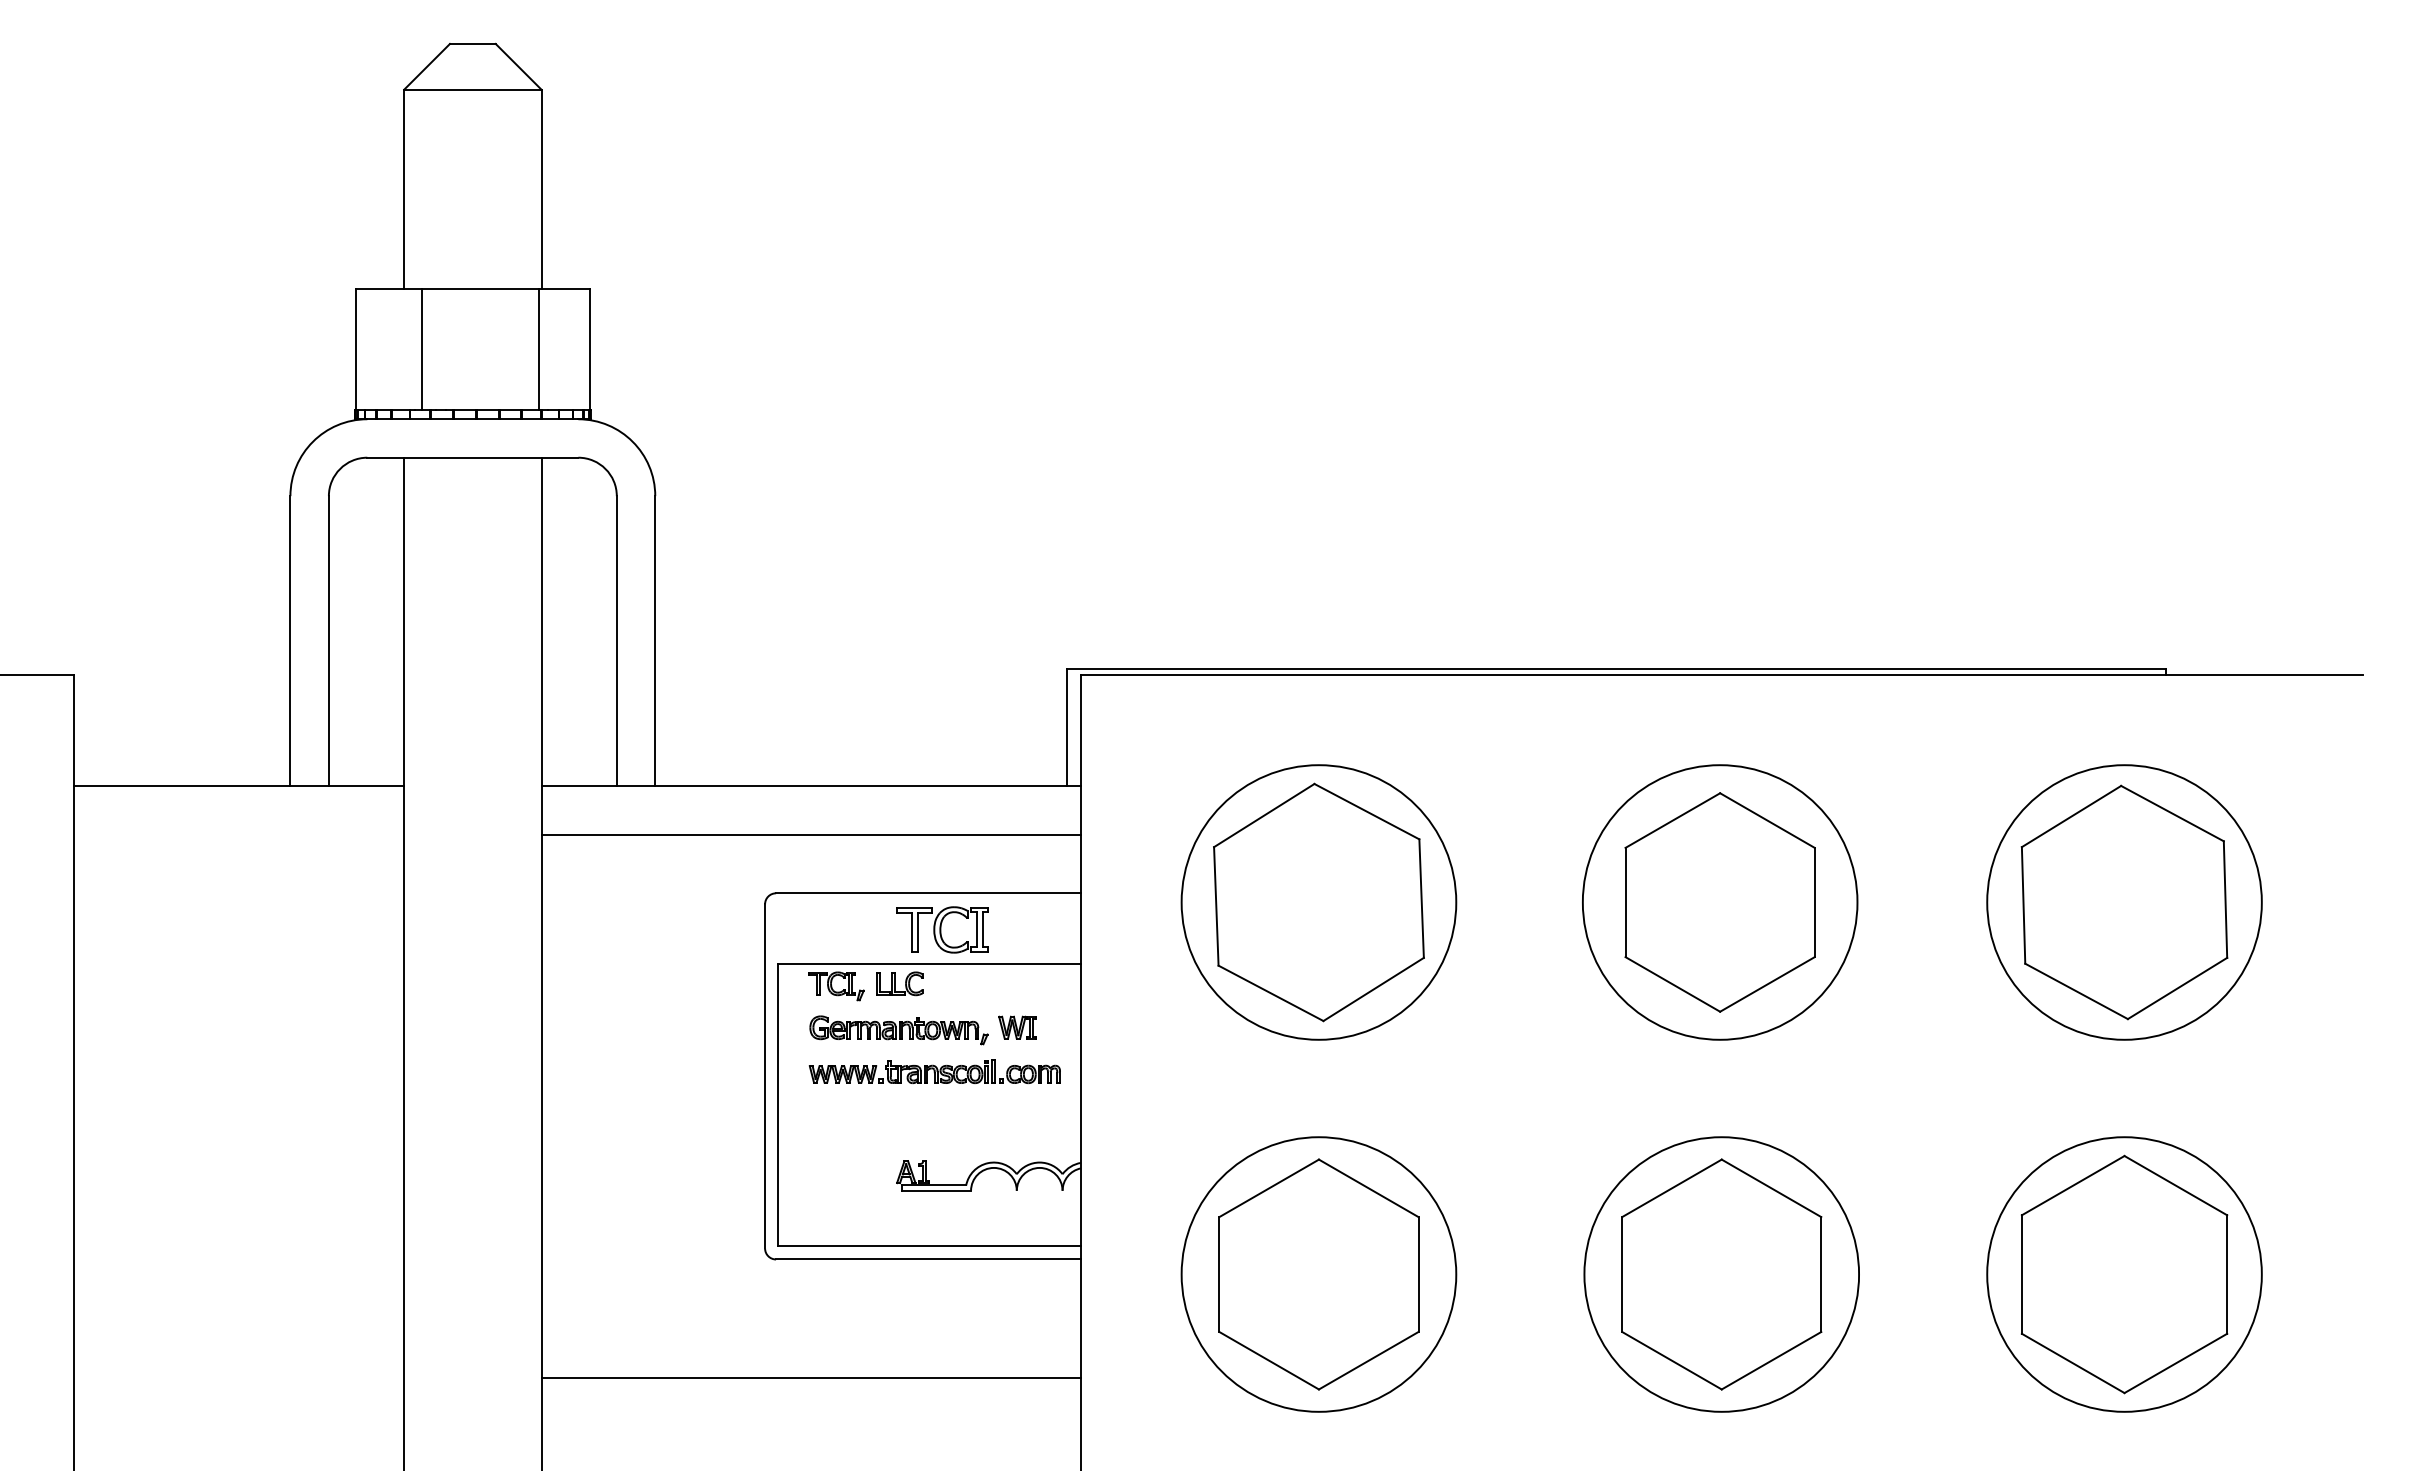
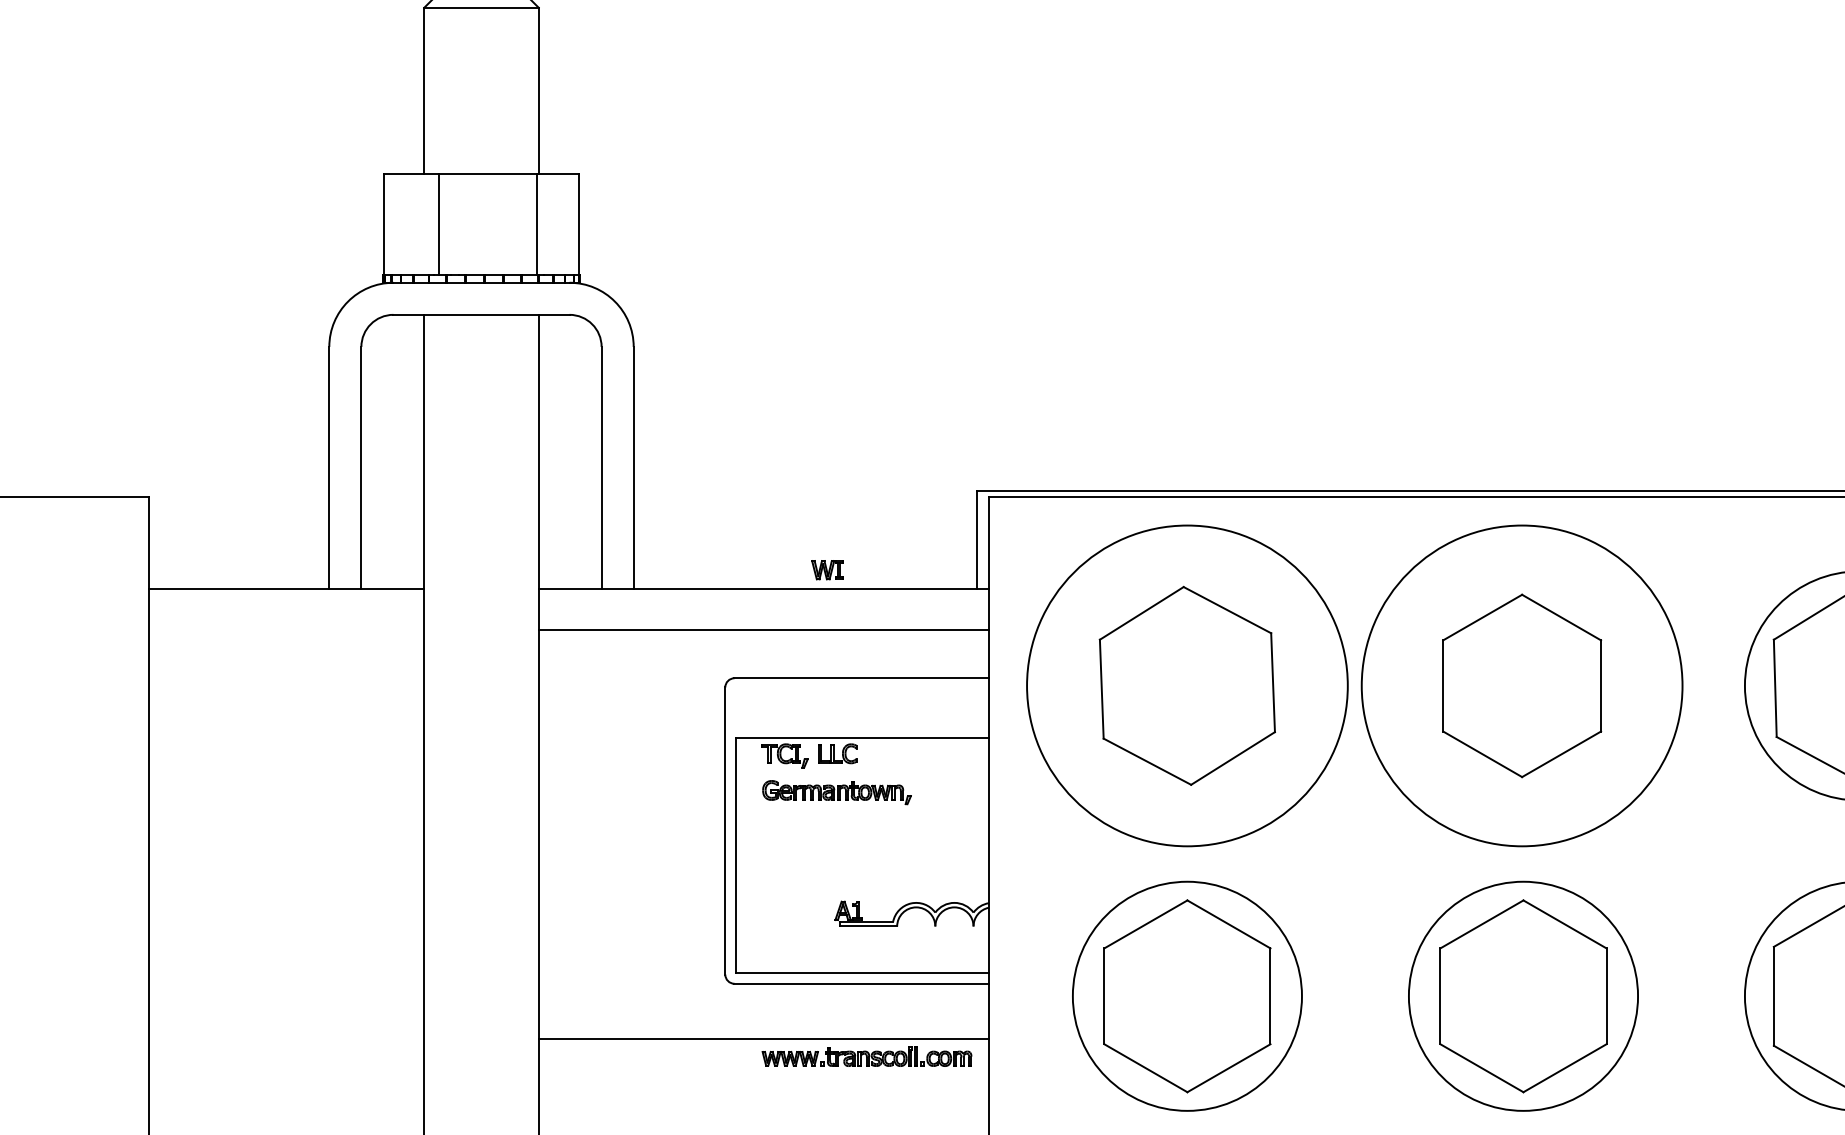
circle: (1318, 902) -> (1187, 685), size x1.4
circle: (1719, 902) -> (1521, 685), size x1.4
part: (942, 929) -> (873, 708), removed
part: (1017, 1027) -> (827, 569), moved
part: (934, 1071) -> (866, 1056), moved
line: (810, 1377) -> (763, 1038), moved

